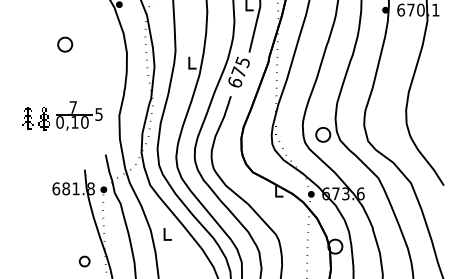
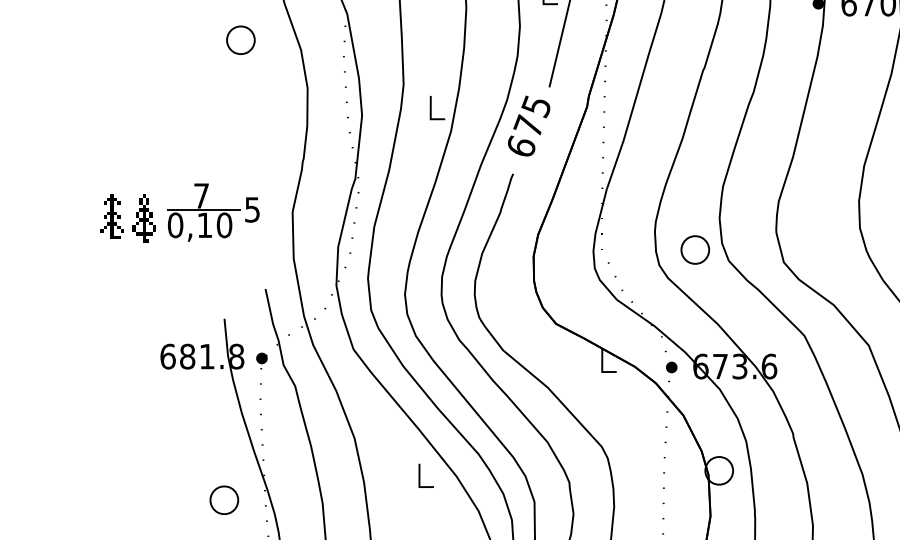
part: (65, 44) -> (241, 39), moved
part: (167, 234) -> (425, 476), moved
part: (84, 261) -> (223, 500), size x1.43

